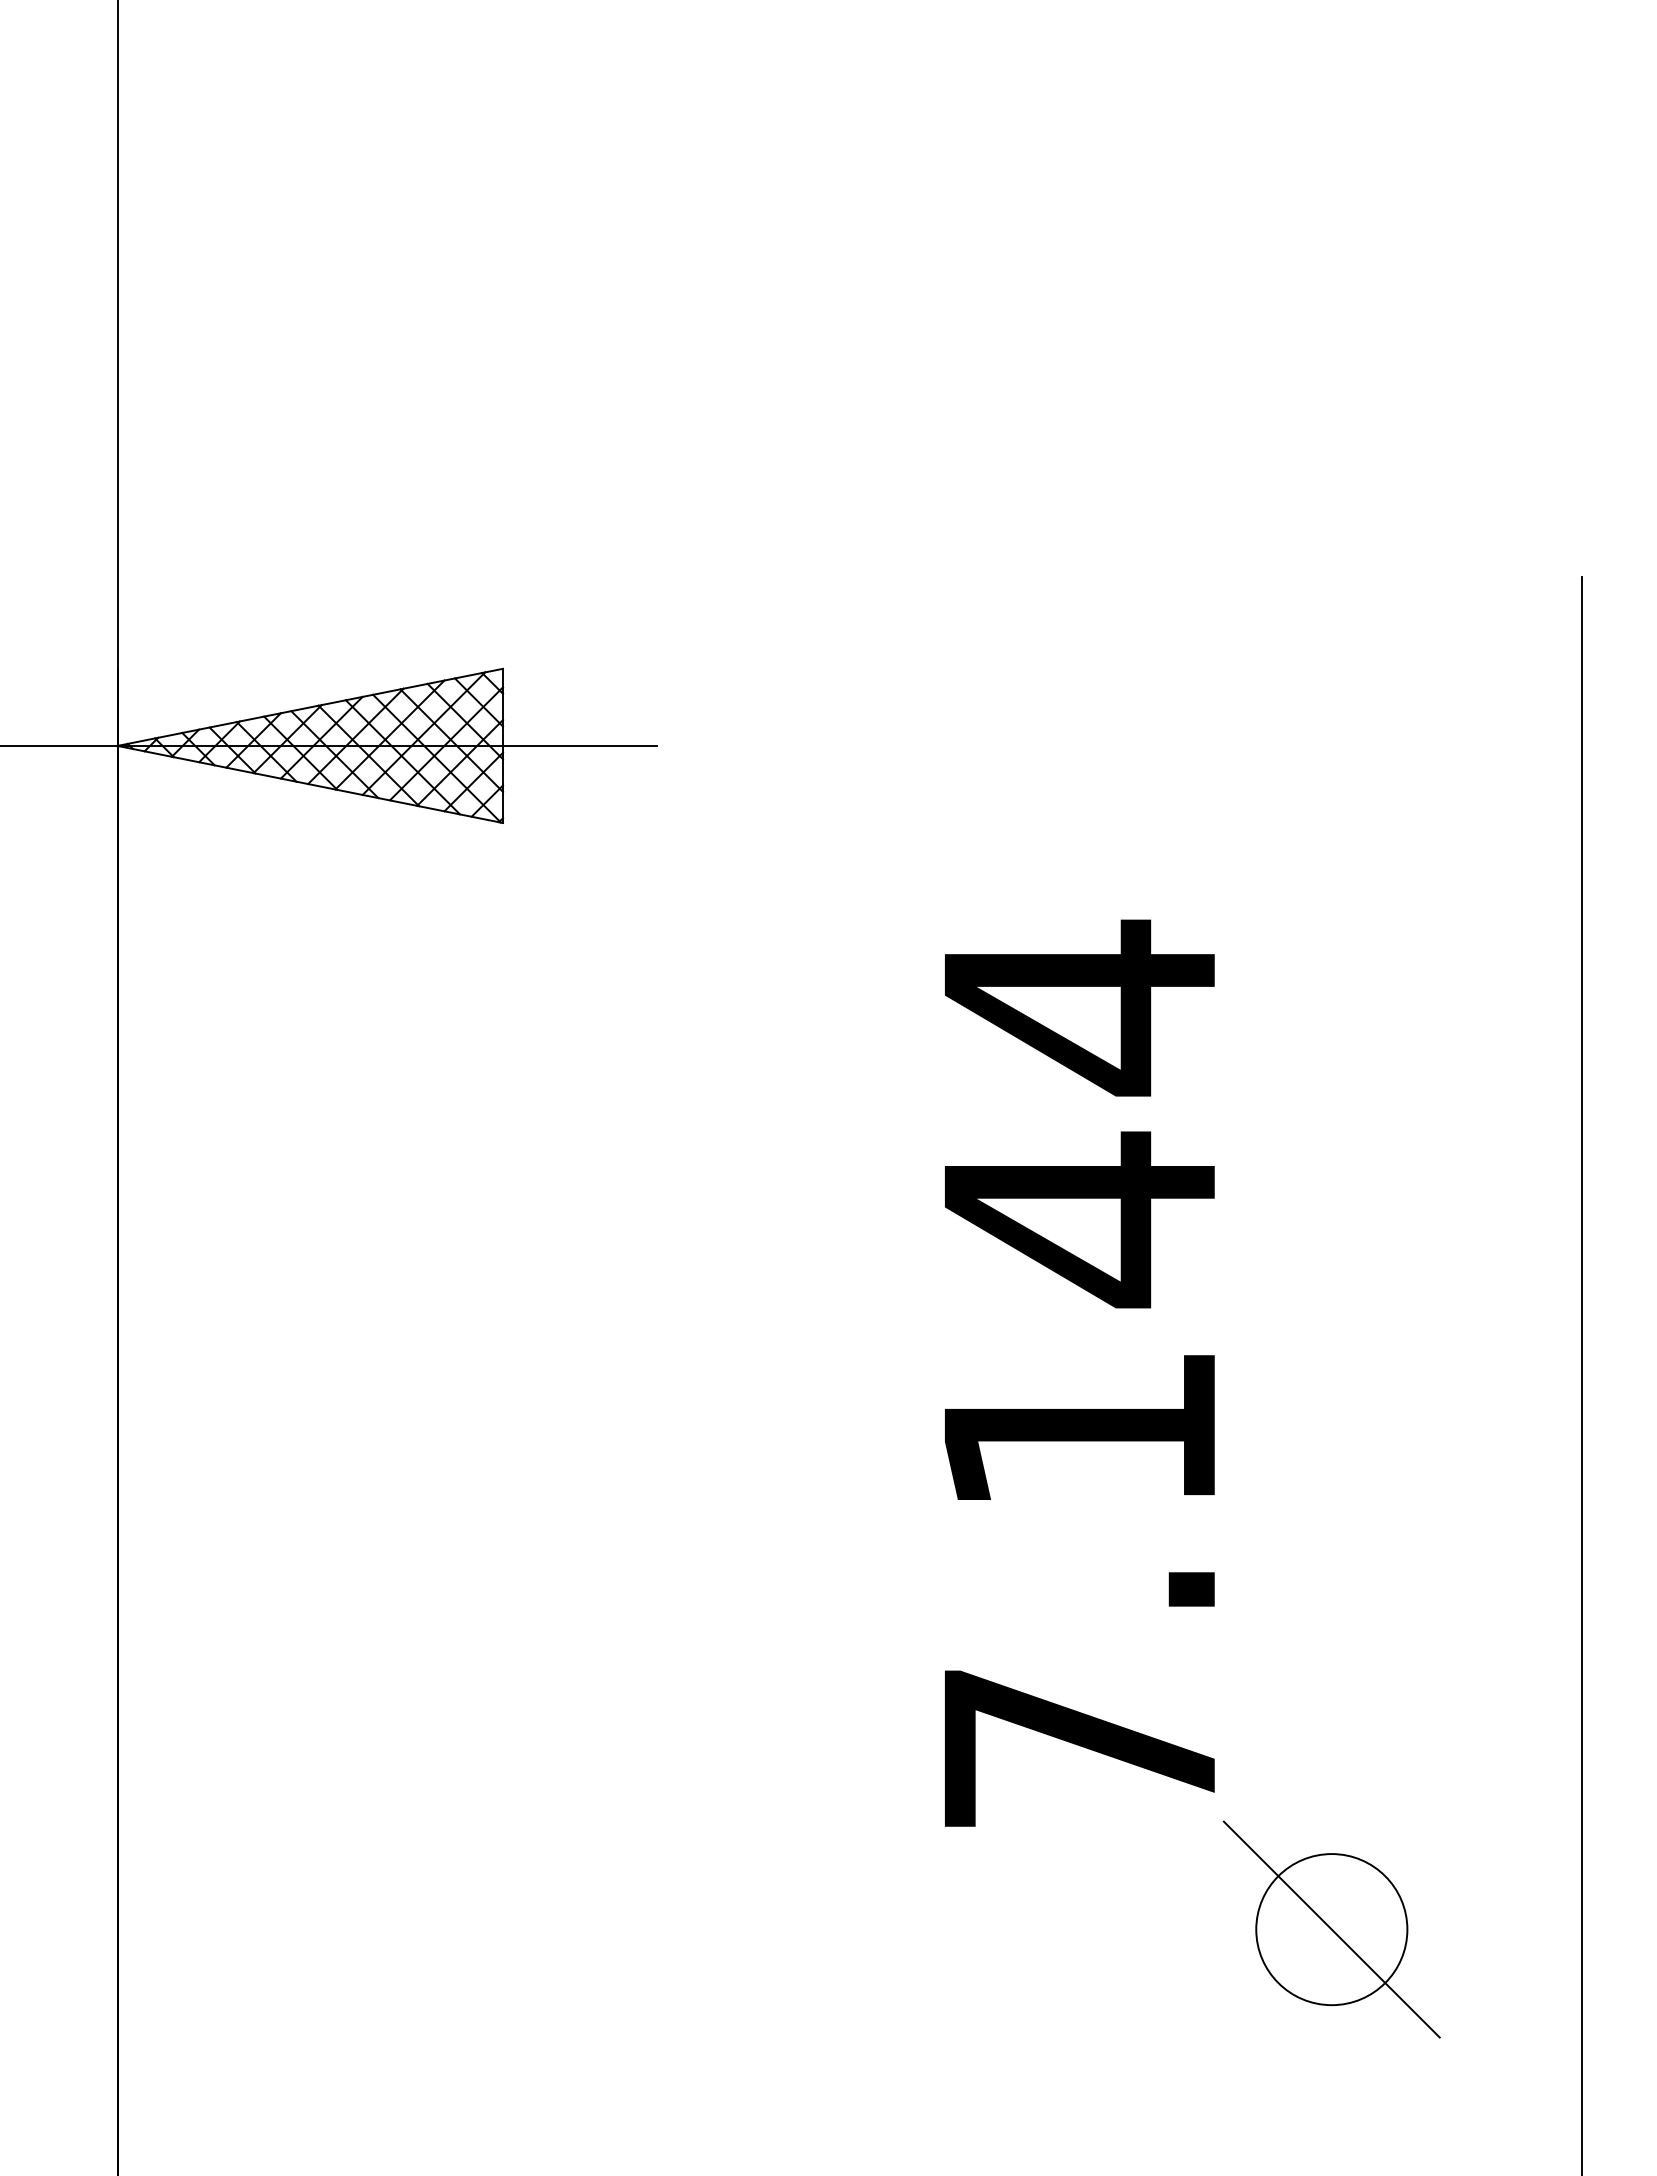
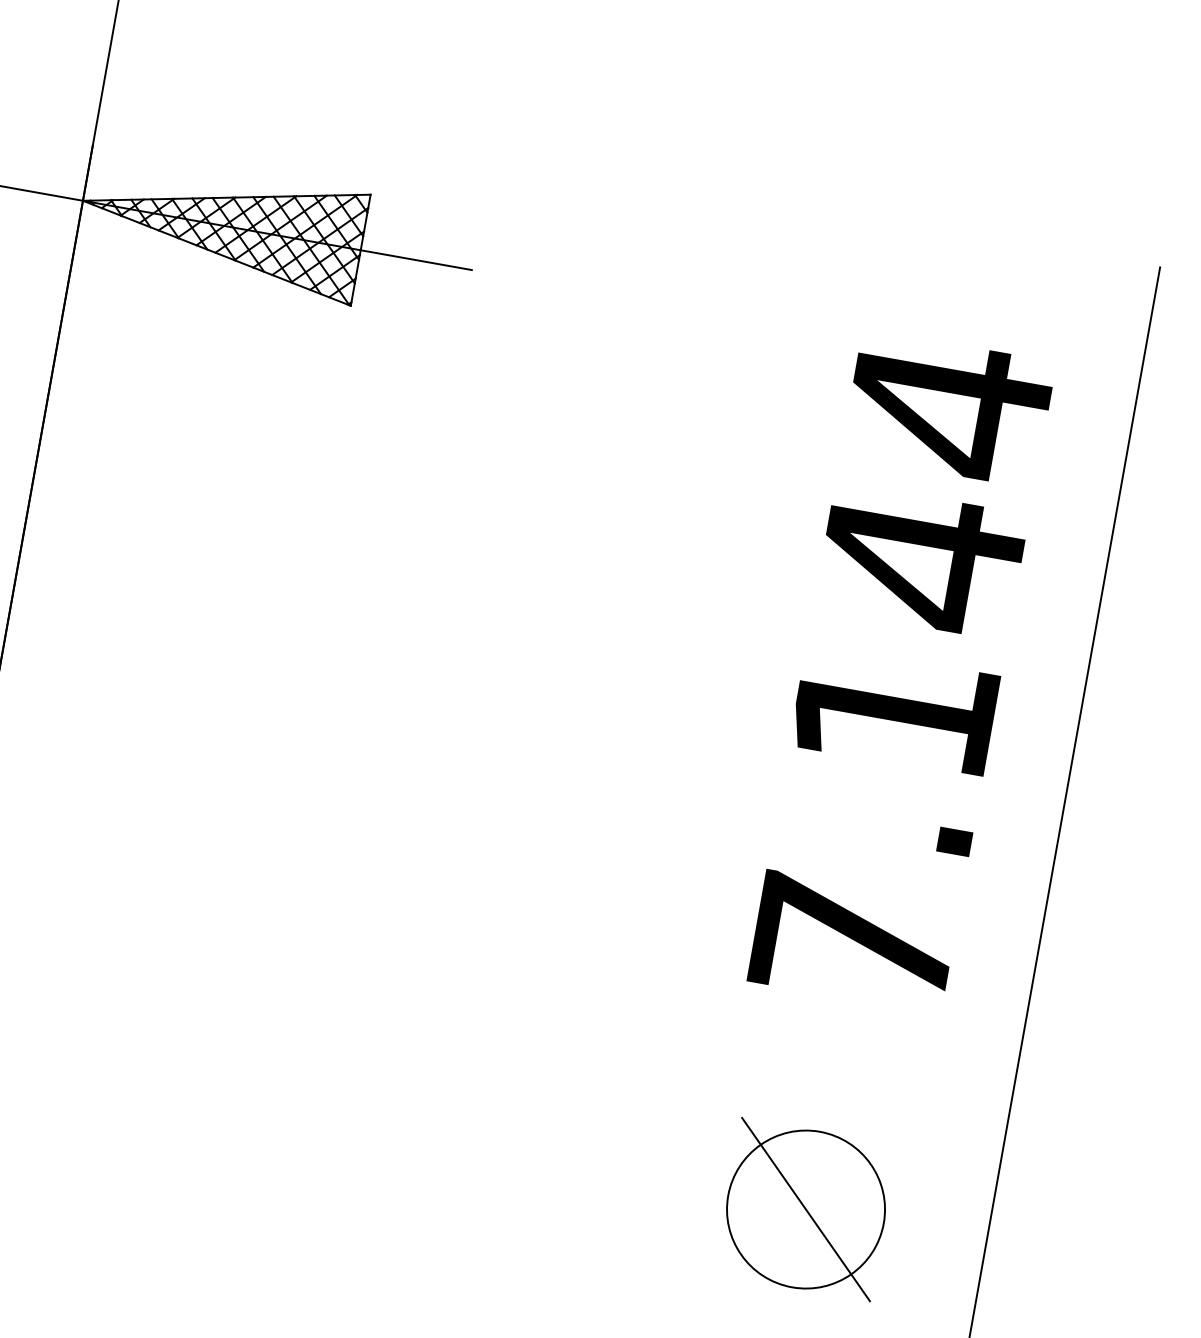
text: (1079, 1372) -> (901, 671), moved
circle: (1331, 1929) -> (805, 1209), size x1.43

